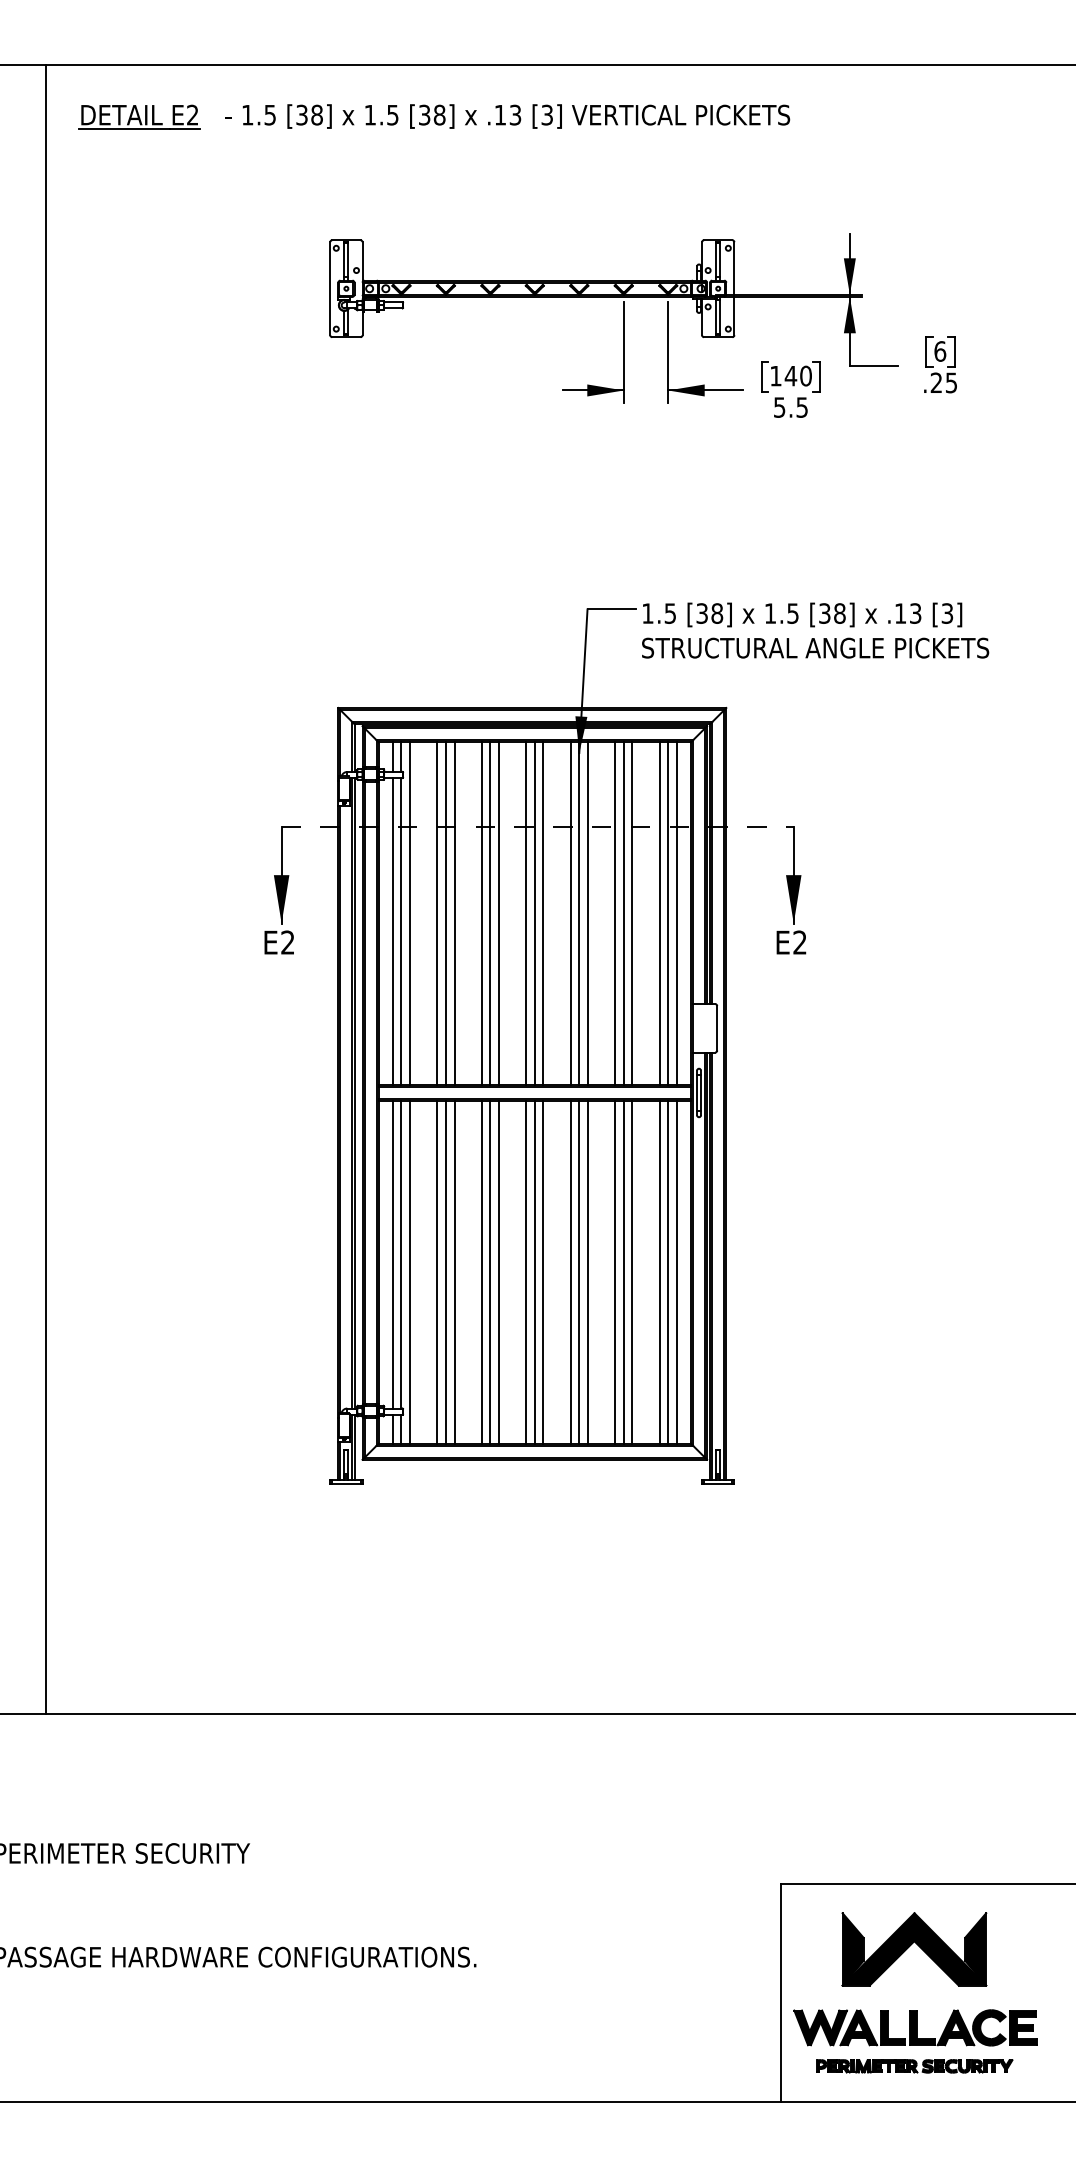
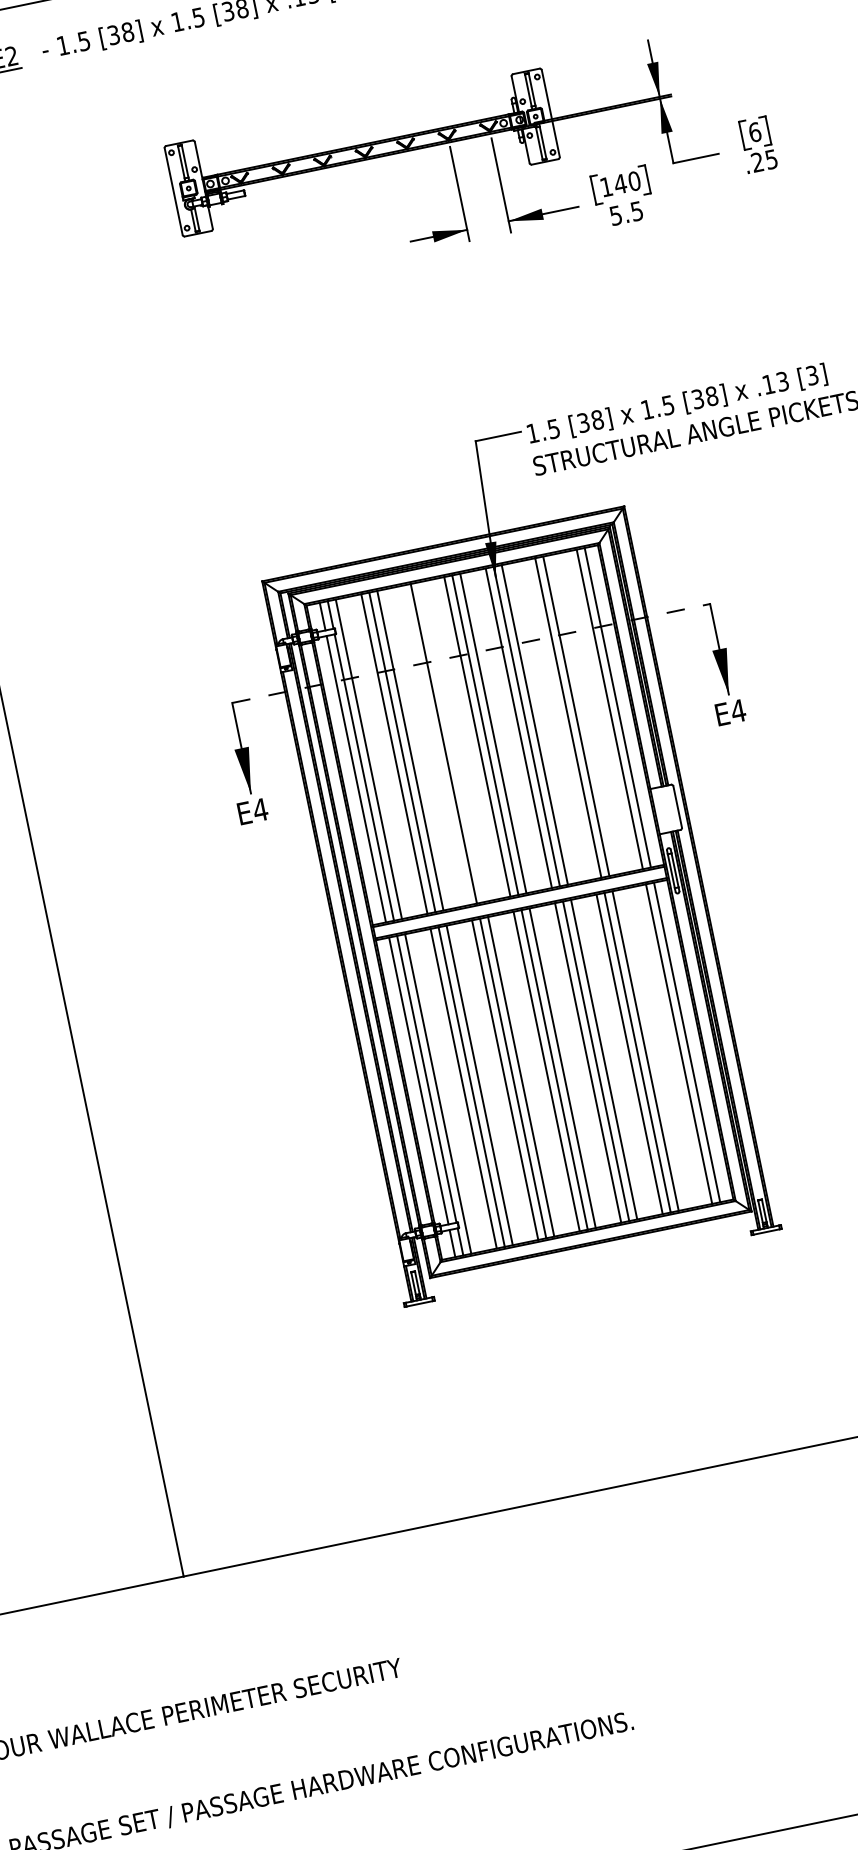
line: (481, 913) -> (435, 745), removed
line: (498, 913) -> (451, 742), removed
line: (615, 913) -> (560, 719), removed
line: (659, 913) -> (601, 711), removed
text: (287, 942) -> (260, 809), E2 -> E4
text: (799, 942) -> (737, 711), E2 -> E4
line: (659, 1272) -> (671, 1045), removed

